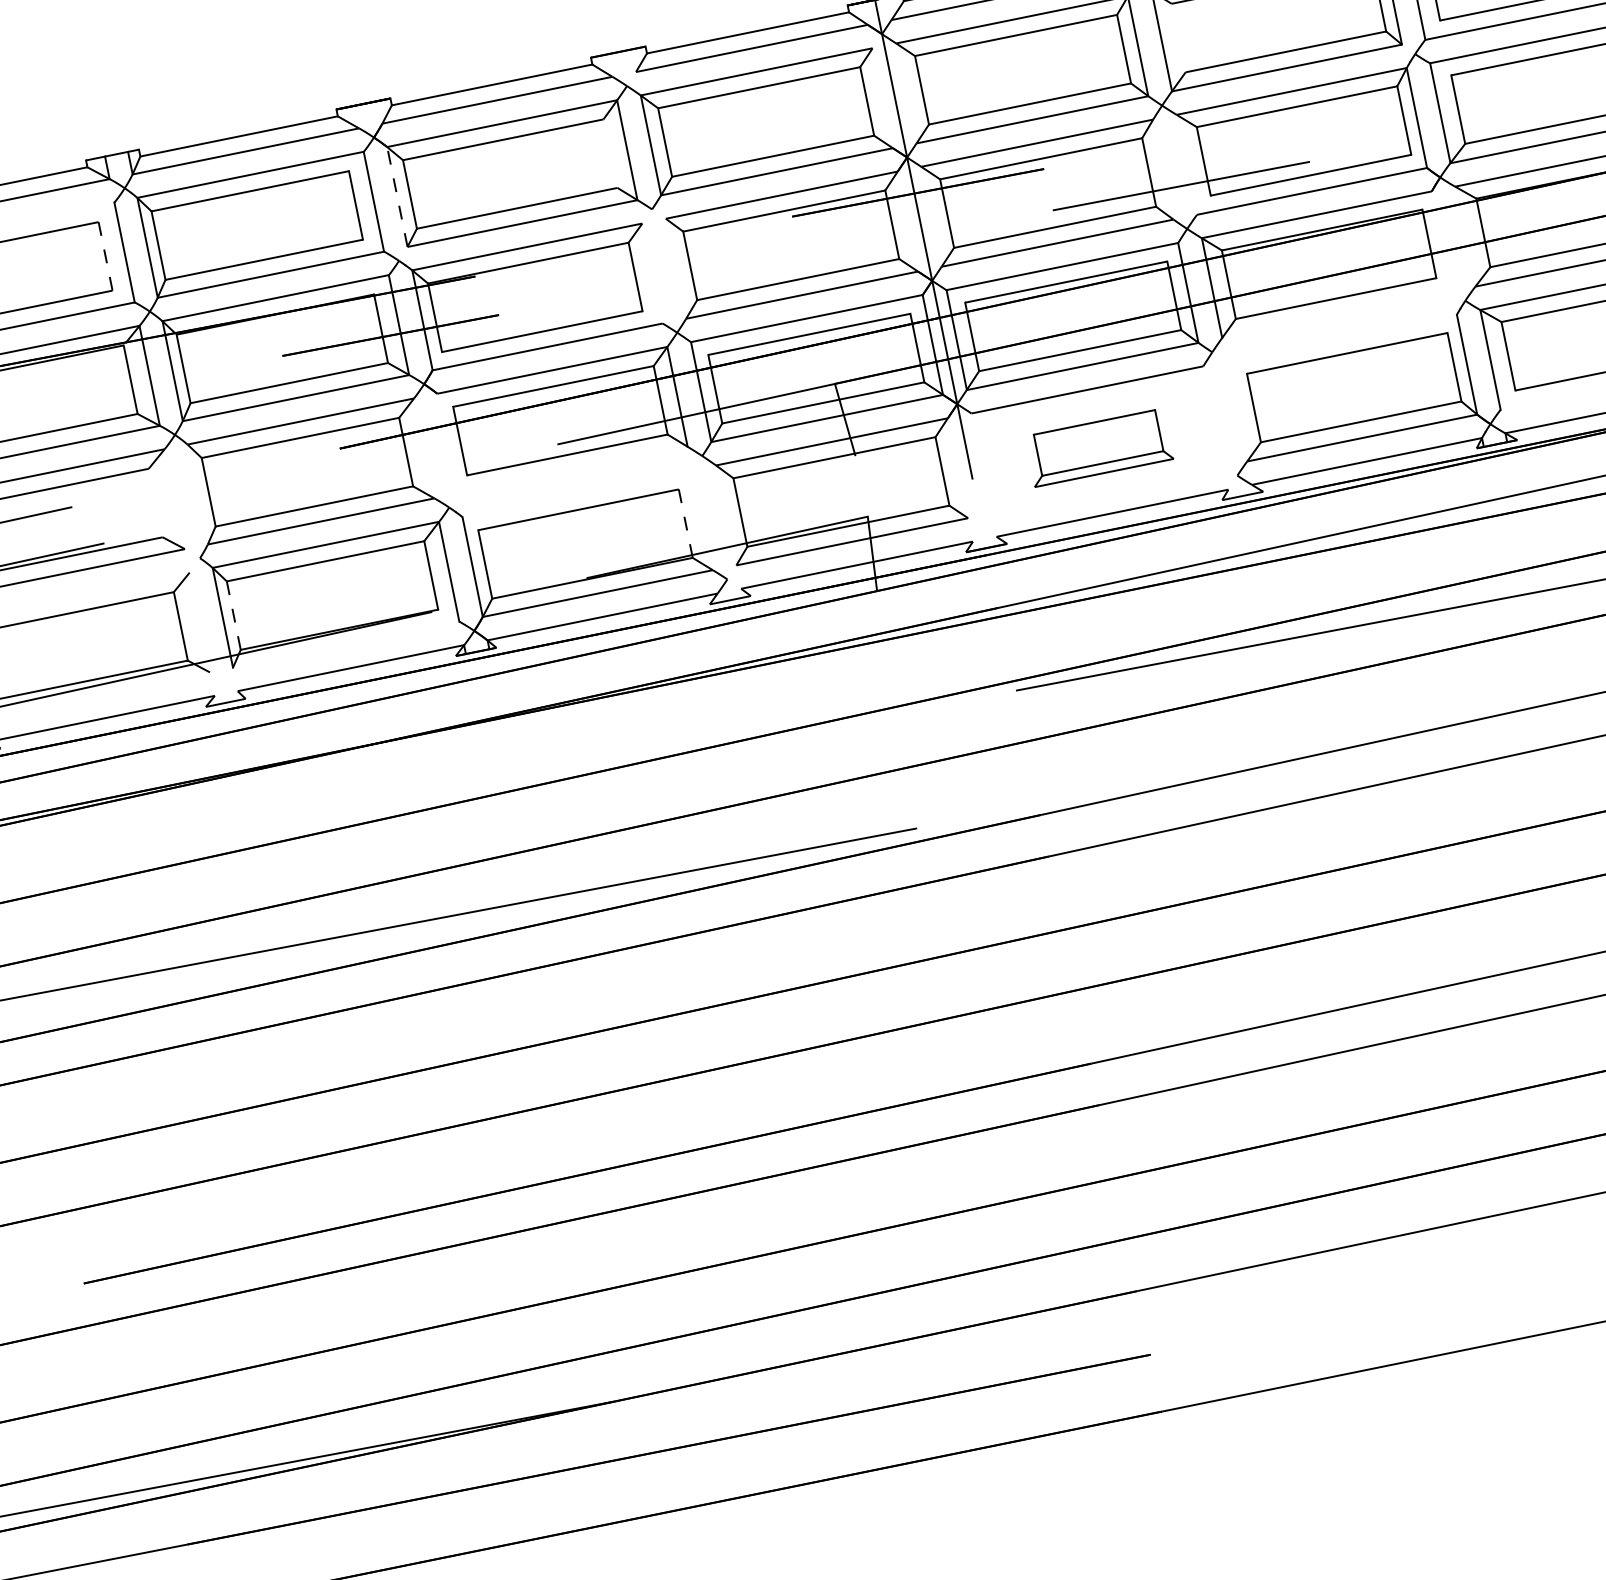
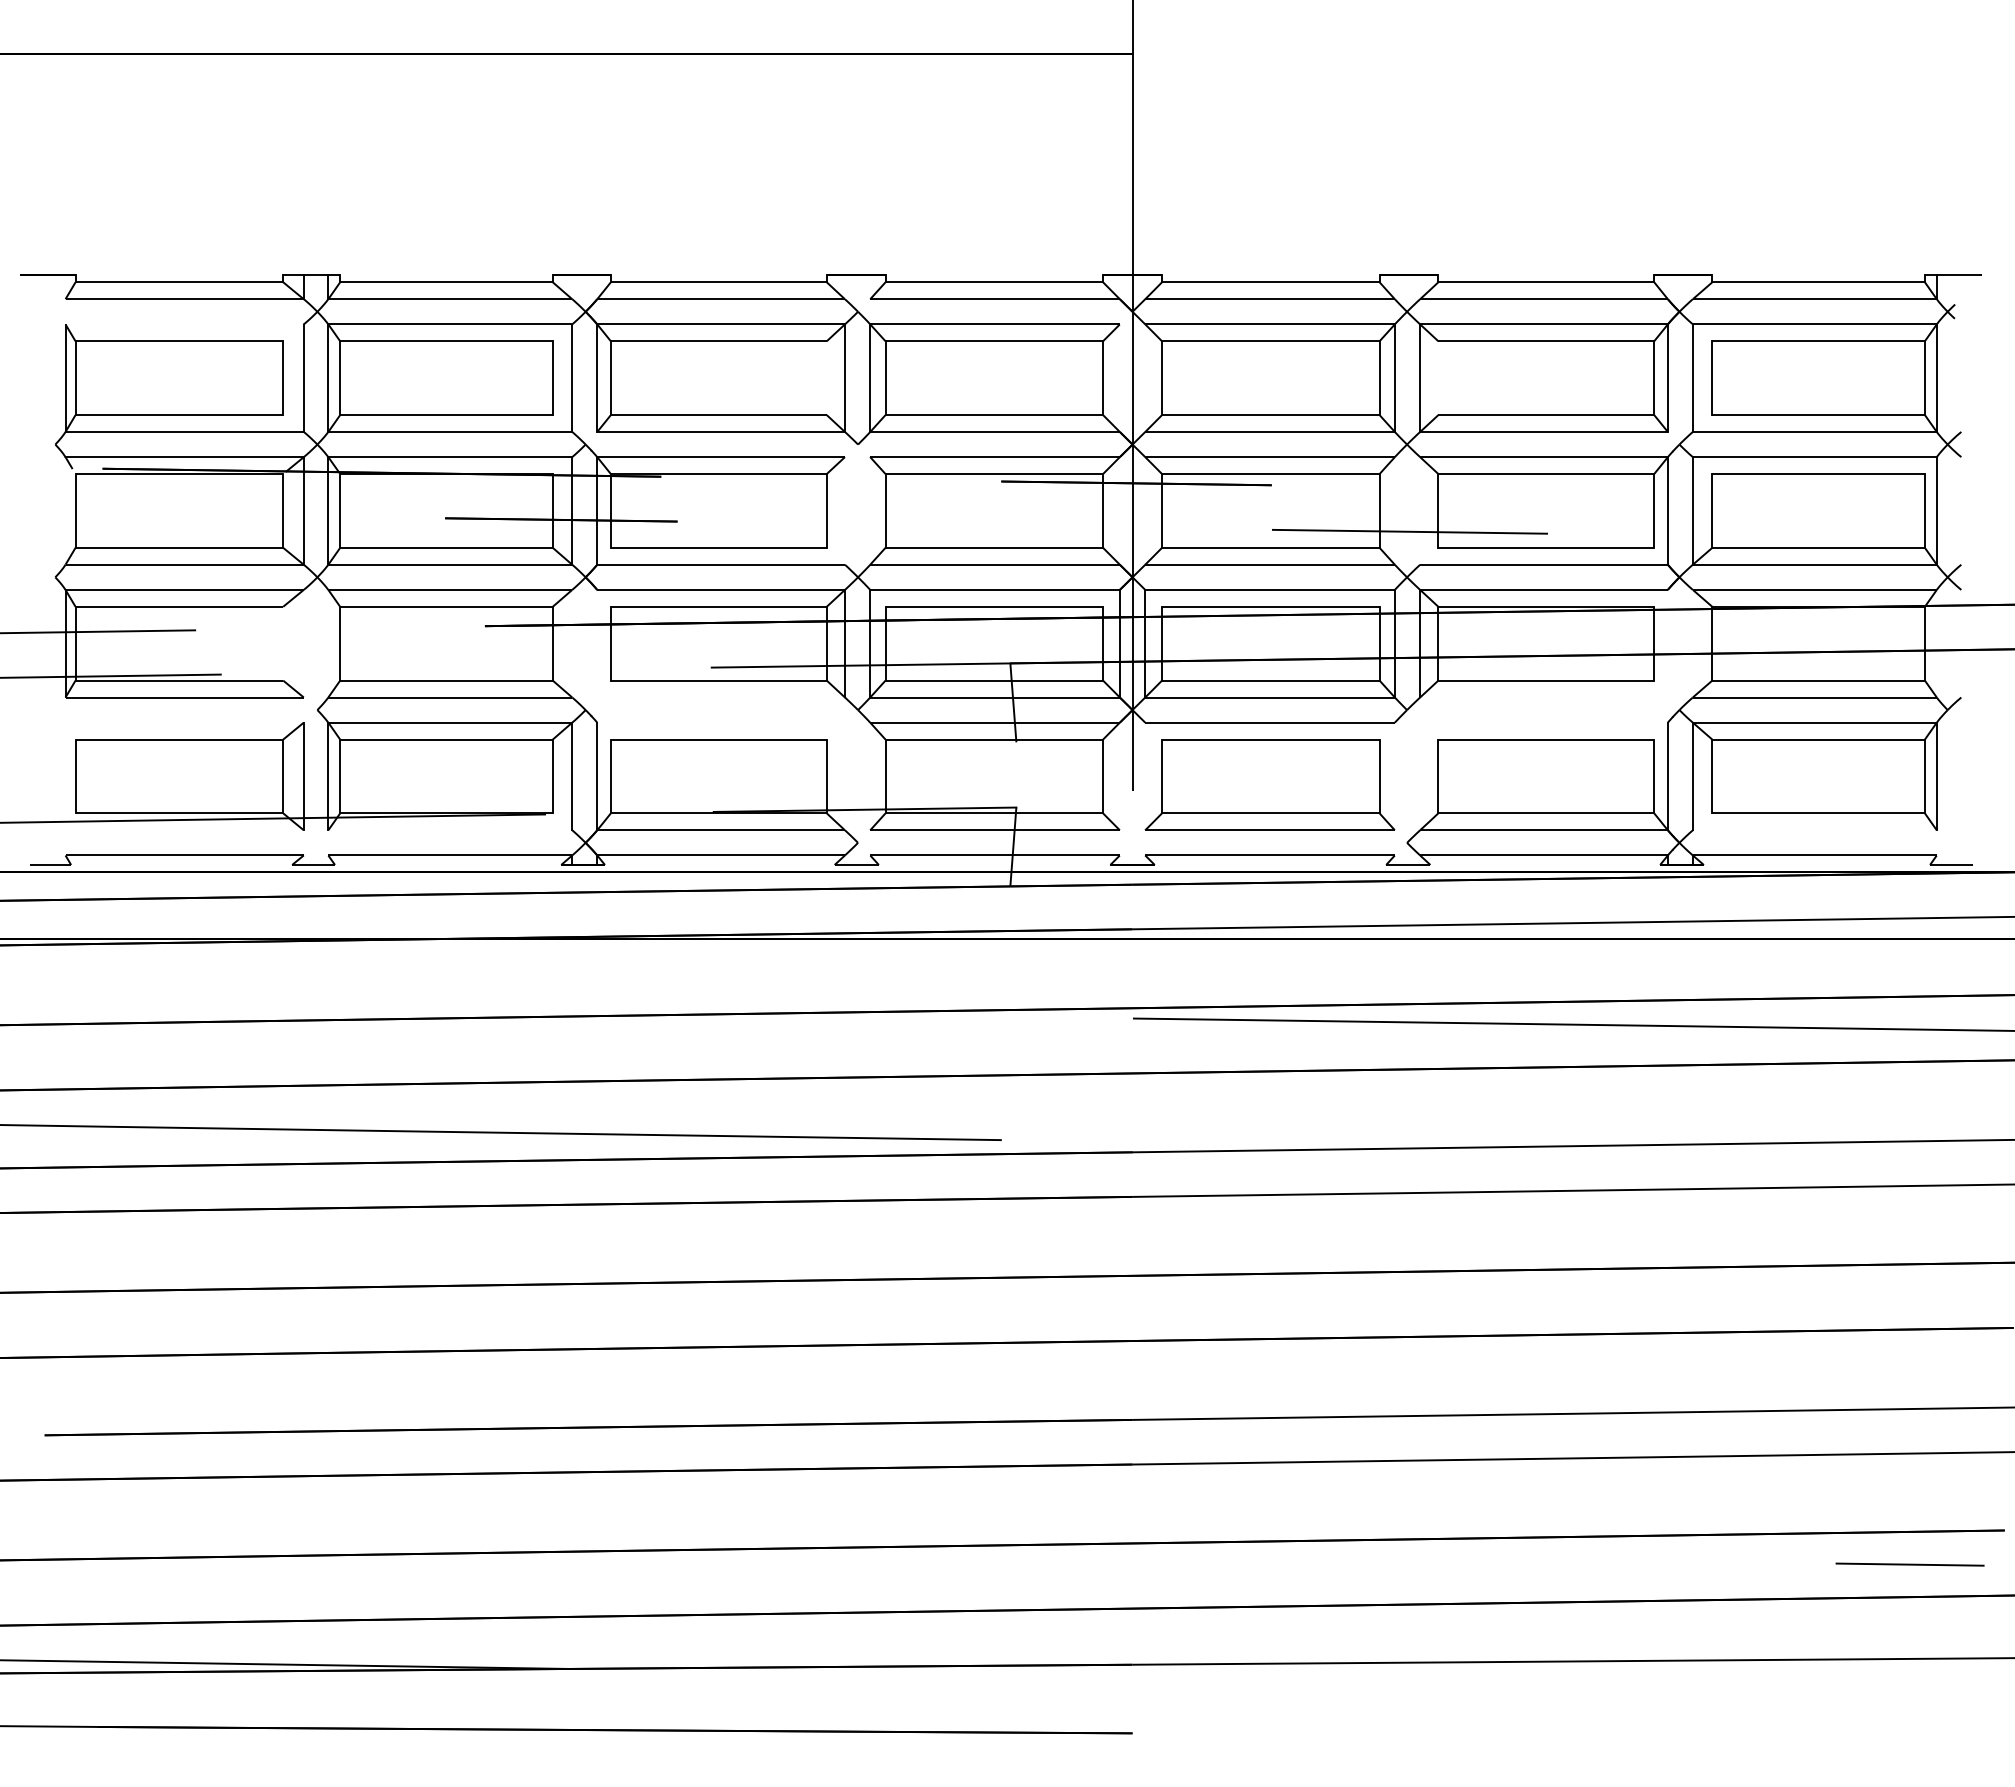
line: (397, 197) -> (597, 378), dashed -> solid
line: (105, 256) -> (283, 378), dashed -> solid
part: (1098, 447) -> (1269, 784), size x1.67
line: (685, 523) -> (826, 776), dashed -> solid
line: (234, 615) -> (340, 776), dashed -> solid
line: (199, 622) -> (303, 776), added

